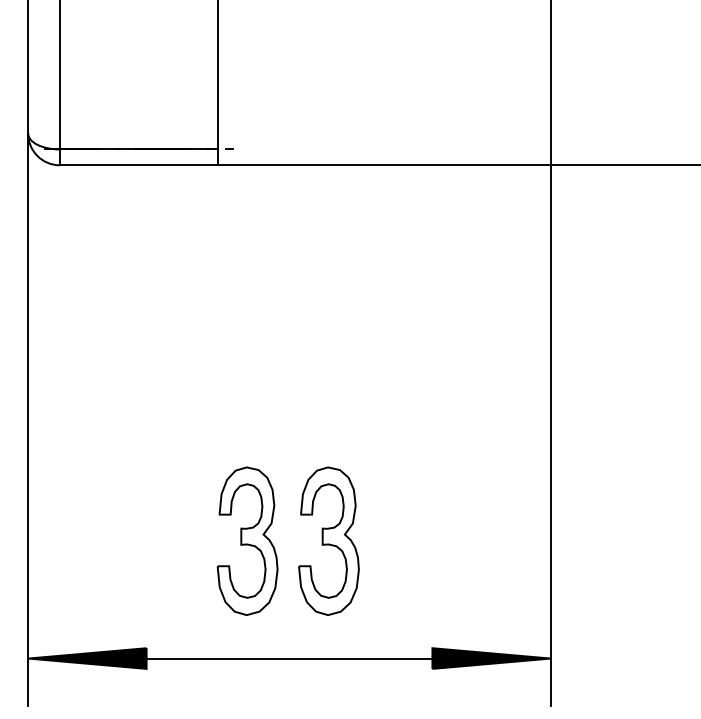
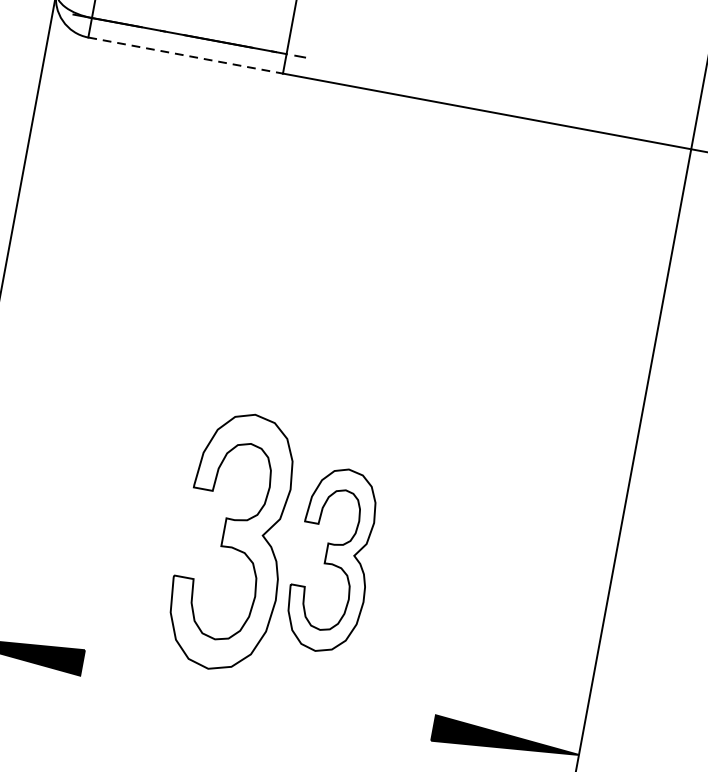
line: (139, 165) -> (186, 55), solid -> dashed
part: (247, 540) -> (233, 540), size x1.4
line: (289, 658) -> (258, 695), removed

